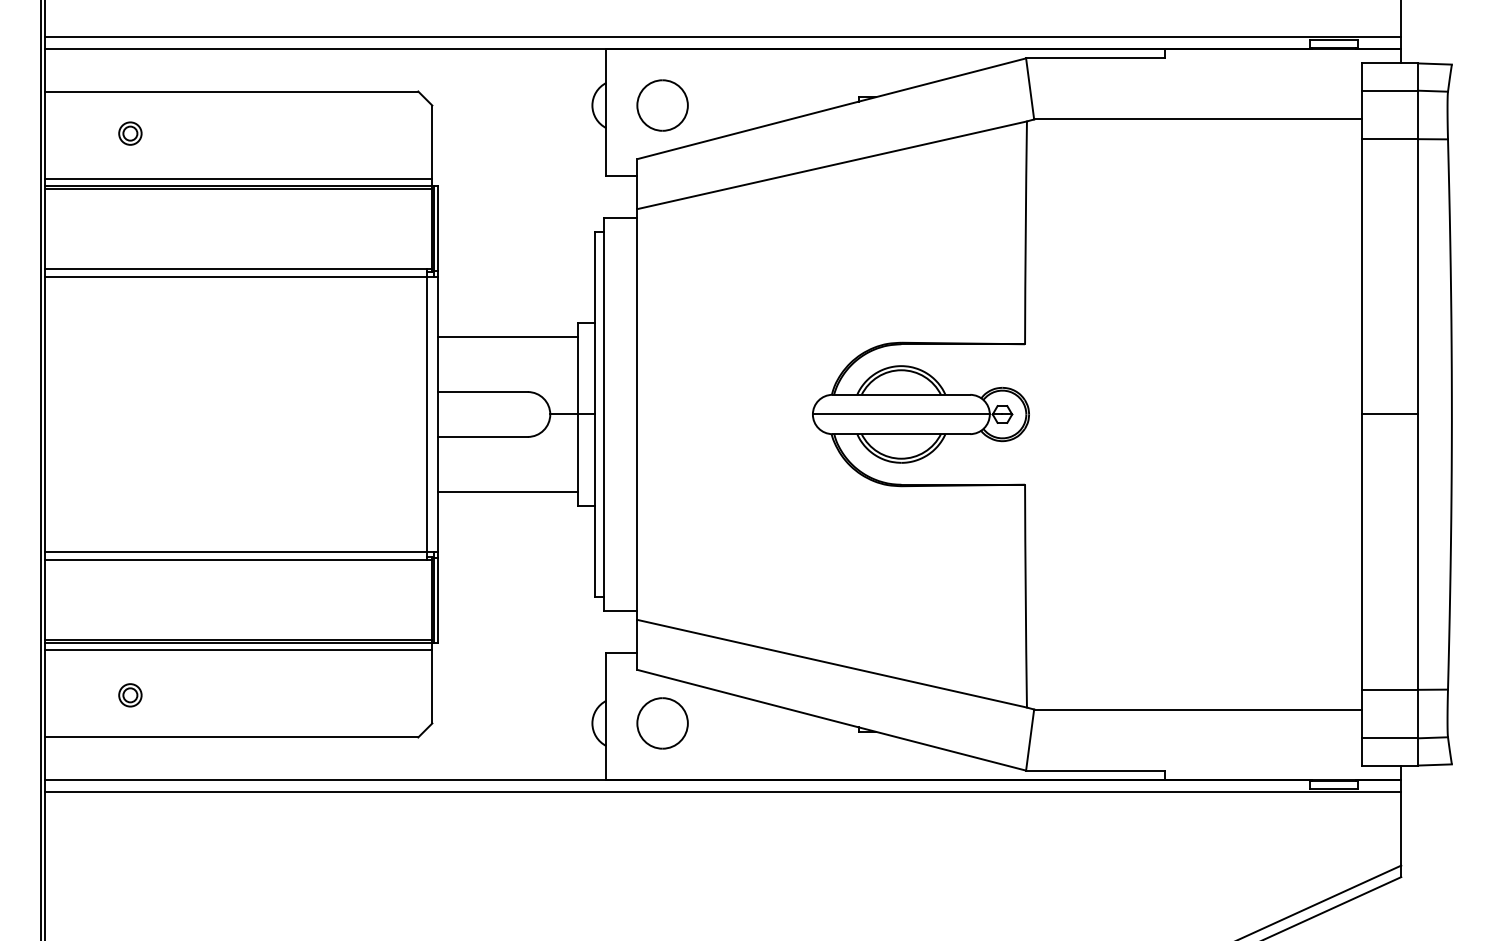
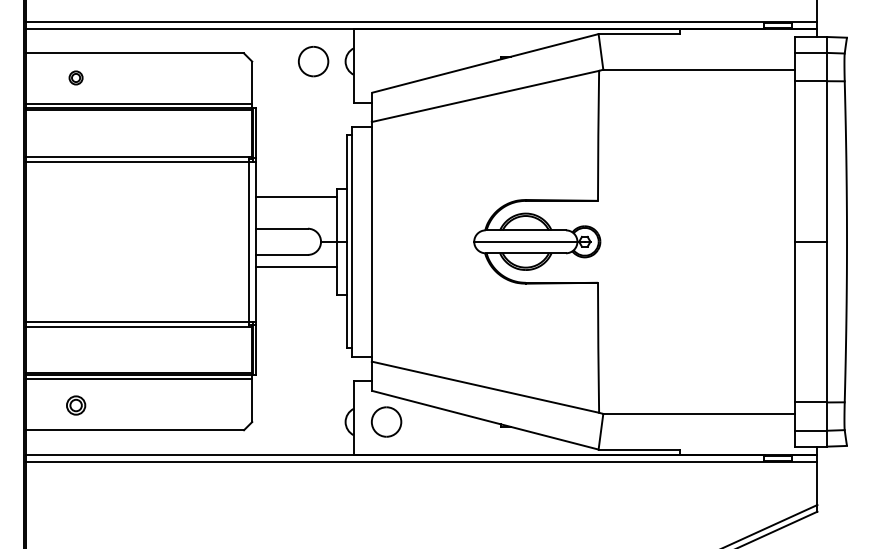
part: (662, 105) -> (313, 61), moved
line: (508, 491) -> (296, 266), moved
part: (129, 695) -> (75, 405), size x1.4

